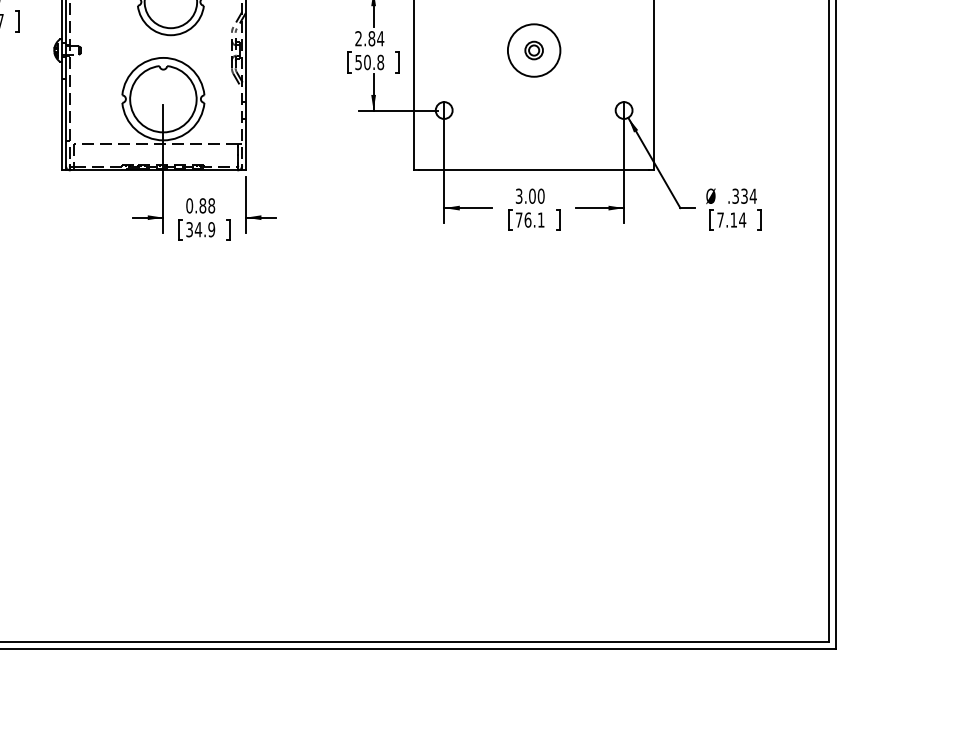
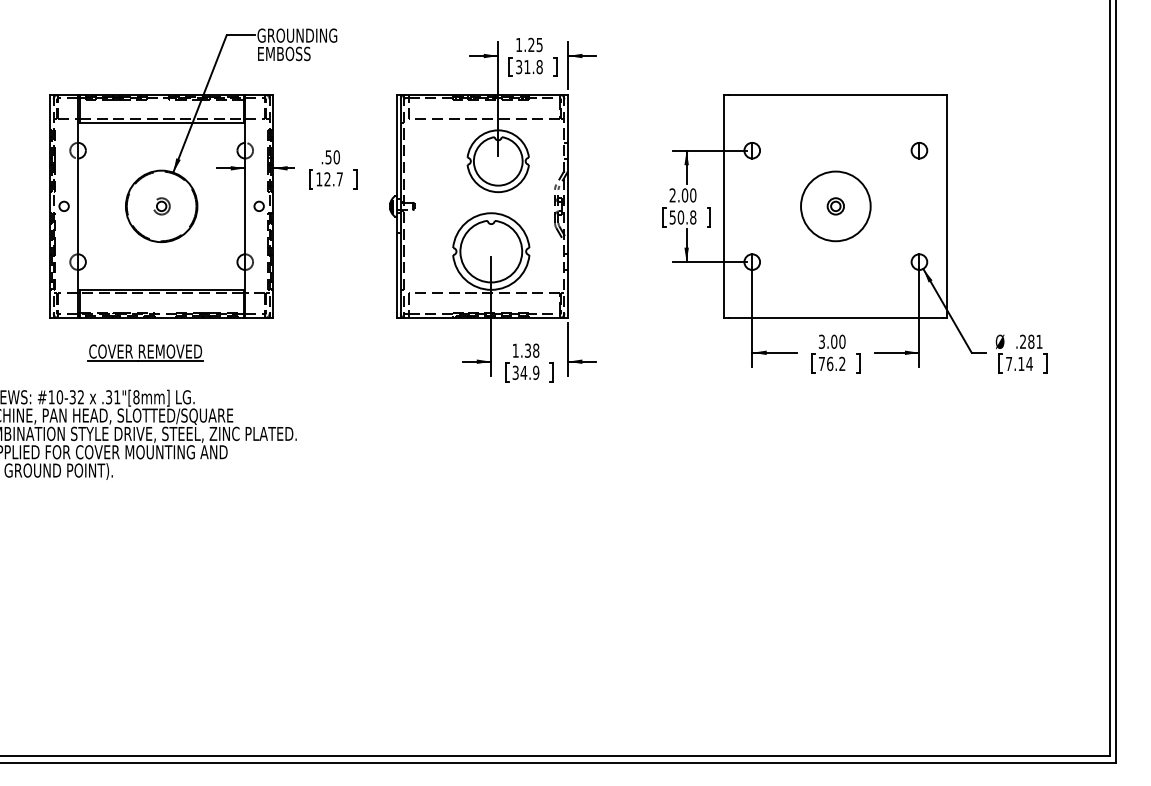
text: (375, 38) -> (688, 195), 2.84 -> 2.00
circle: (533, 50) -> (835, 206), size x1.43
text: (744, 195) -> (1031, 341), .334 -> .281
text: (195, 205) -> (521, 350), 0.88 -> 1.38
text: (541, 219) -> (842, 363), 76.1 -> 76.2

